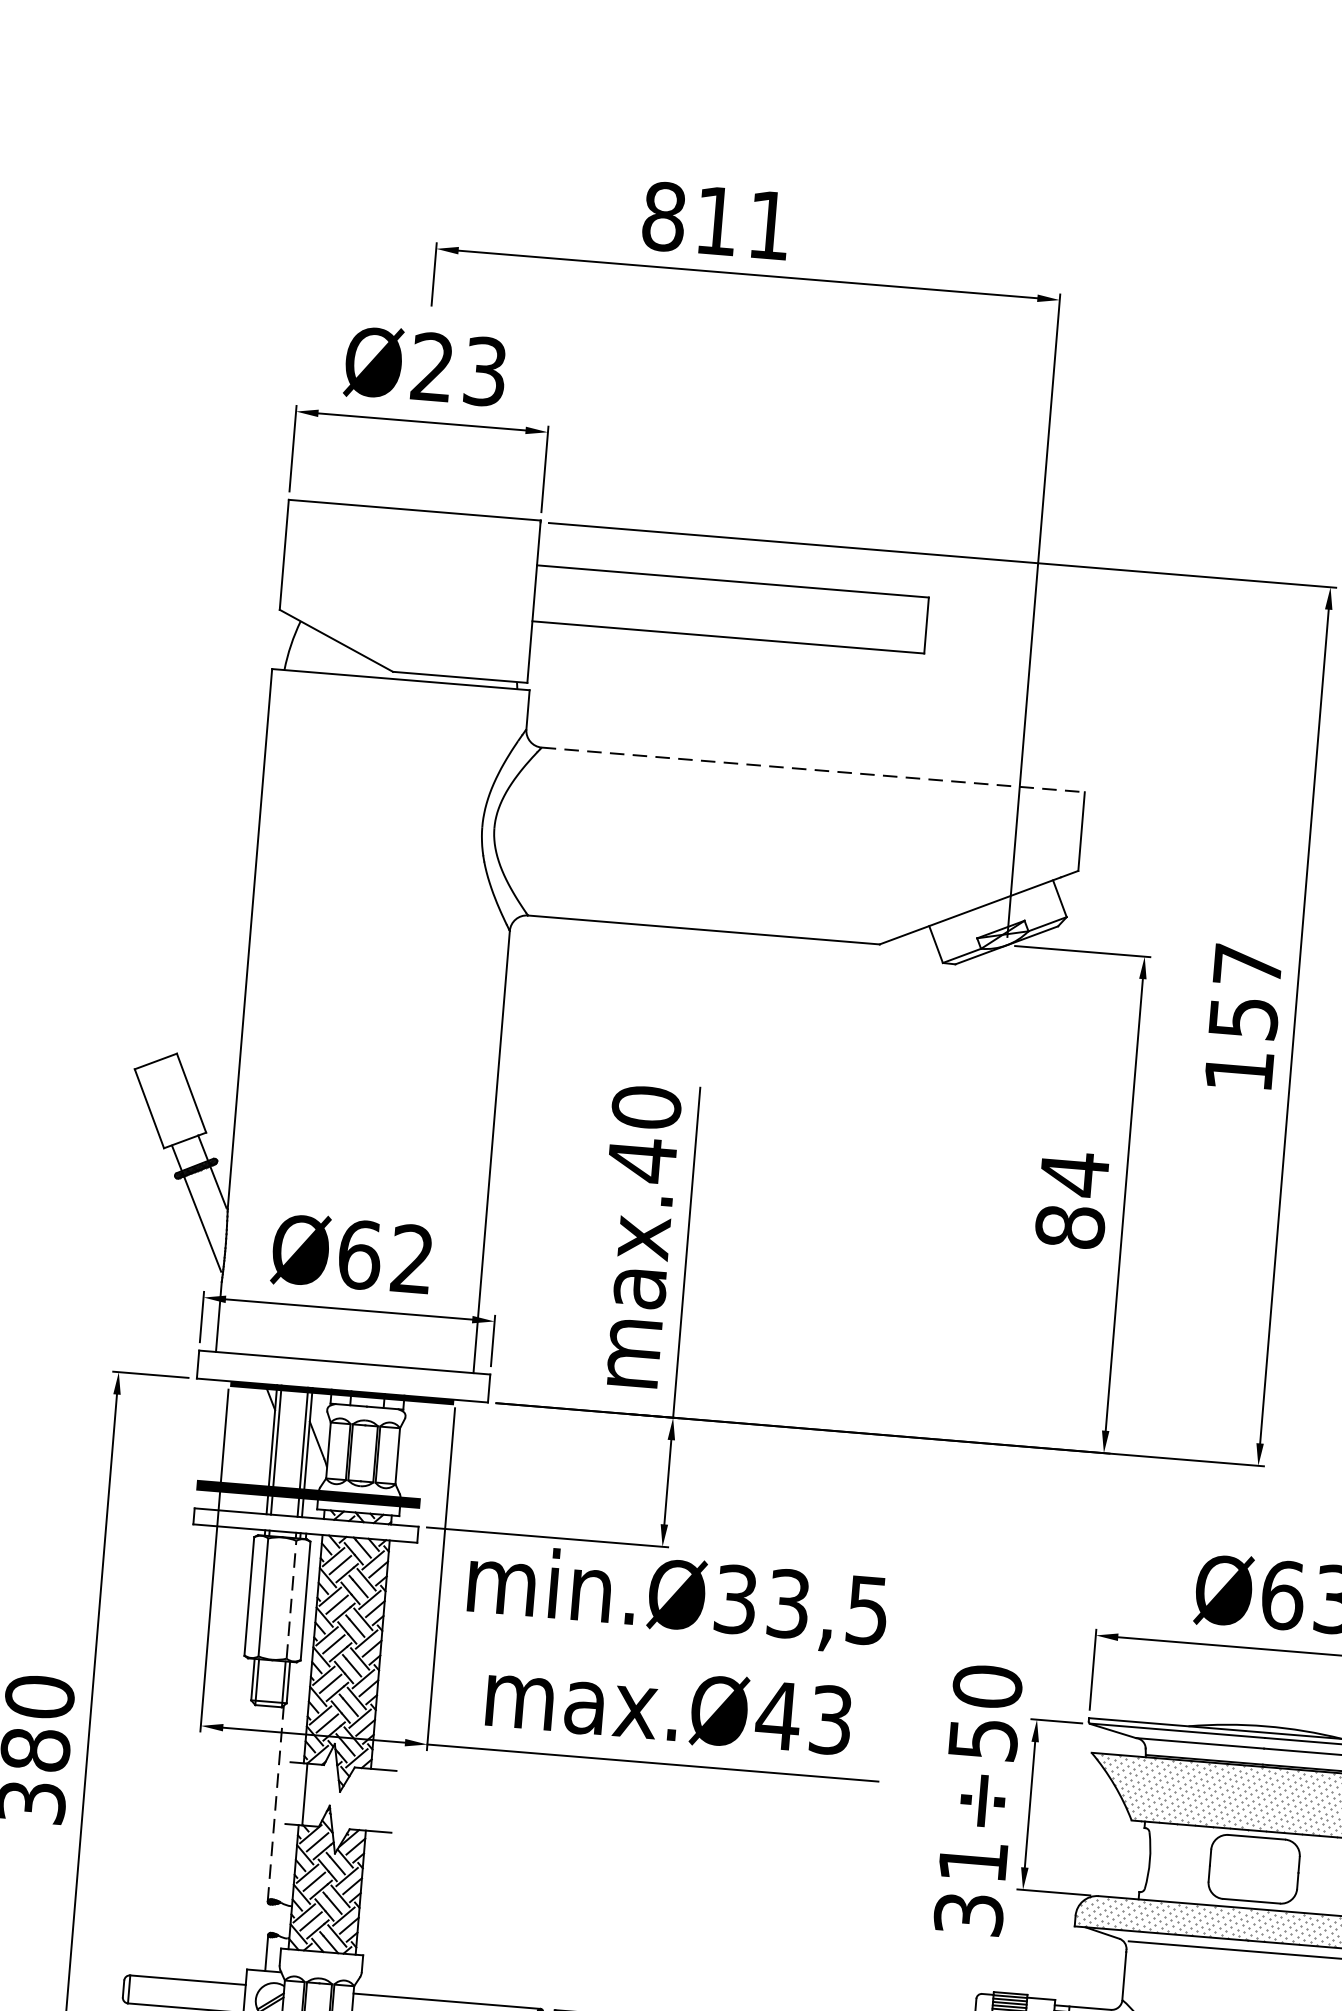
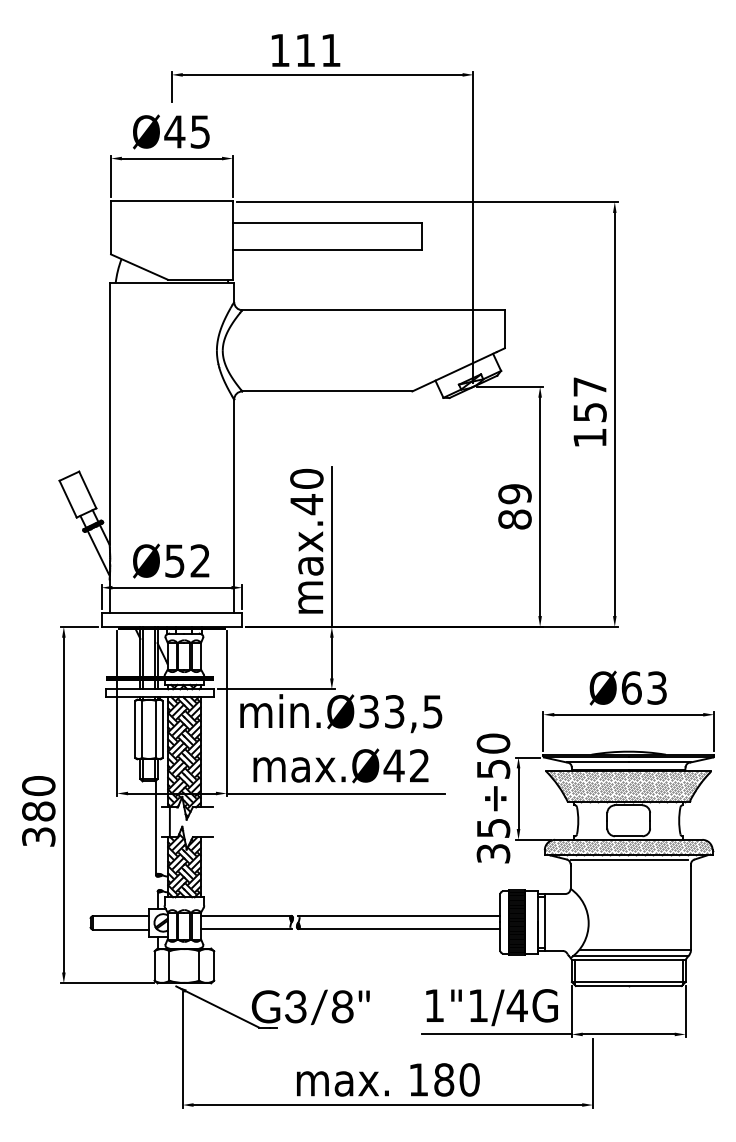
text: (664, 216) -> (280, 50), 811 -> 111
text: (456, 368) -> (186, 131), Ø23 -> Ø45
line: (815, 770) -> (374, 310), dashed -> solid
text: (1073, 1172) -> (514, 493), 84 -> 89
text: (360, 1253) -> (175, 560), Ø62 -> Ø52
line: (290, 1599) -> (155, 729), dashed -> solid
text: (830, 1719) -> (419, 765), max.Ø43 -> max.Ø42
line: (276, 1802) -> (156, 827), dashed -> solid
text: (973, 1862) -> (493, 828), 31÷50 -> 35÷50

